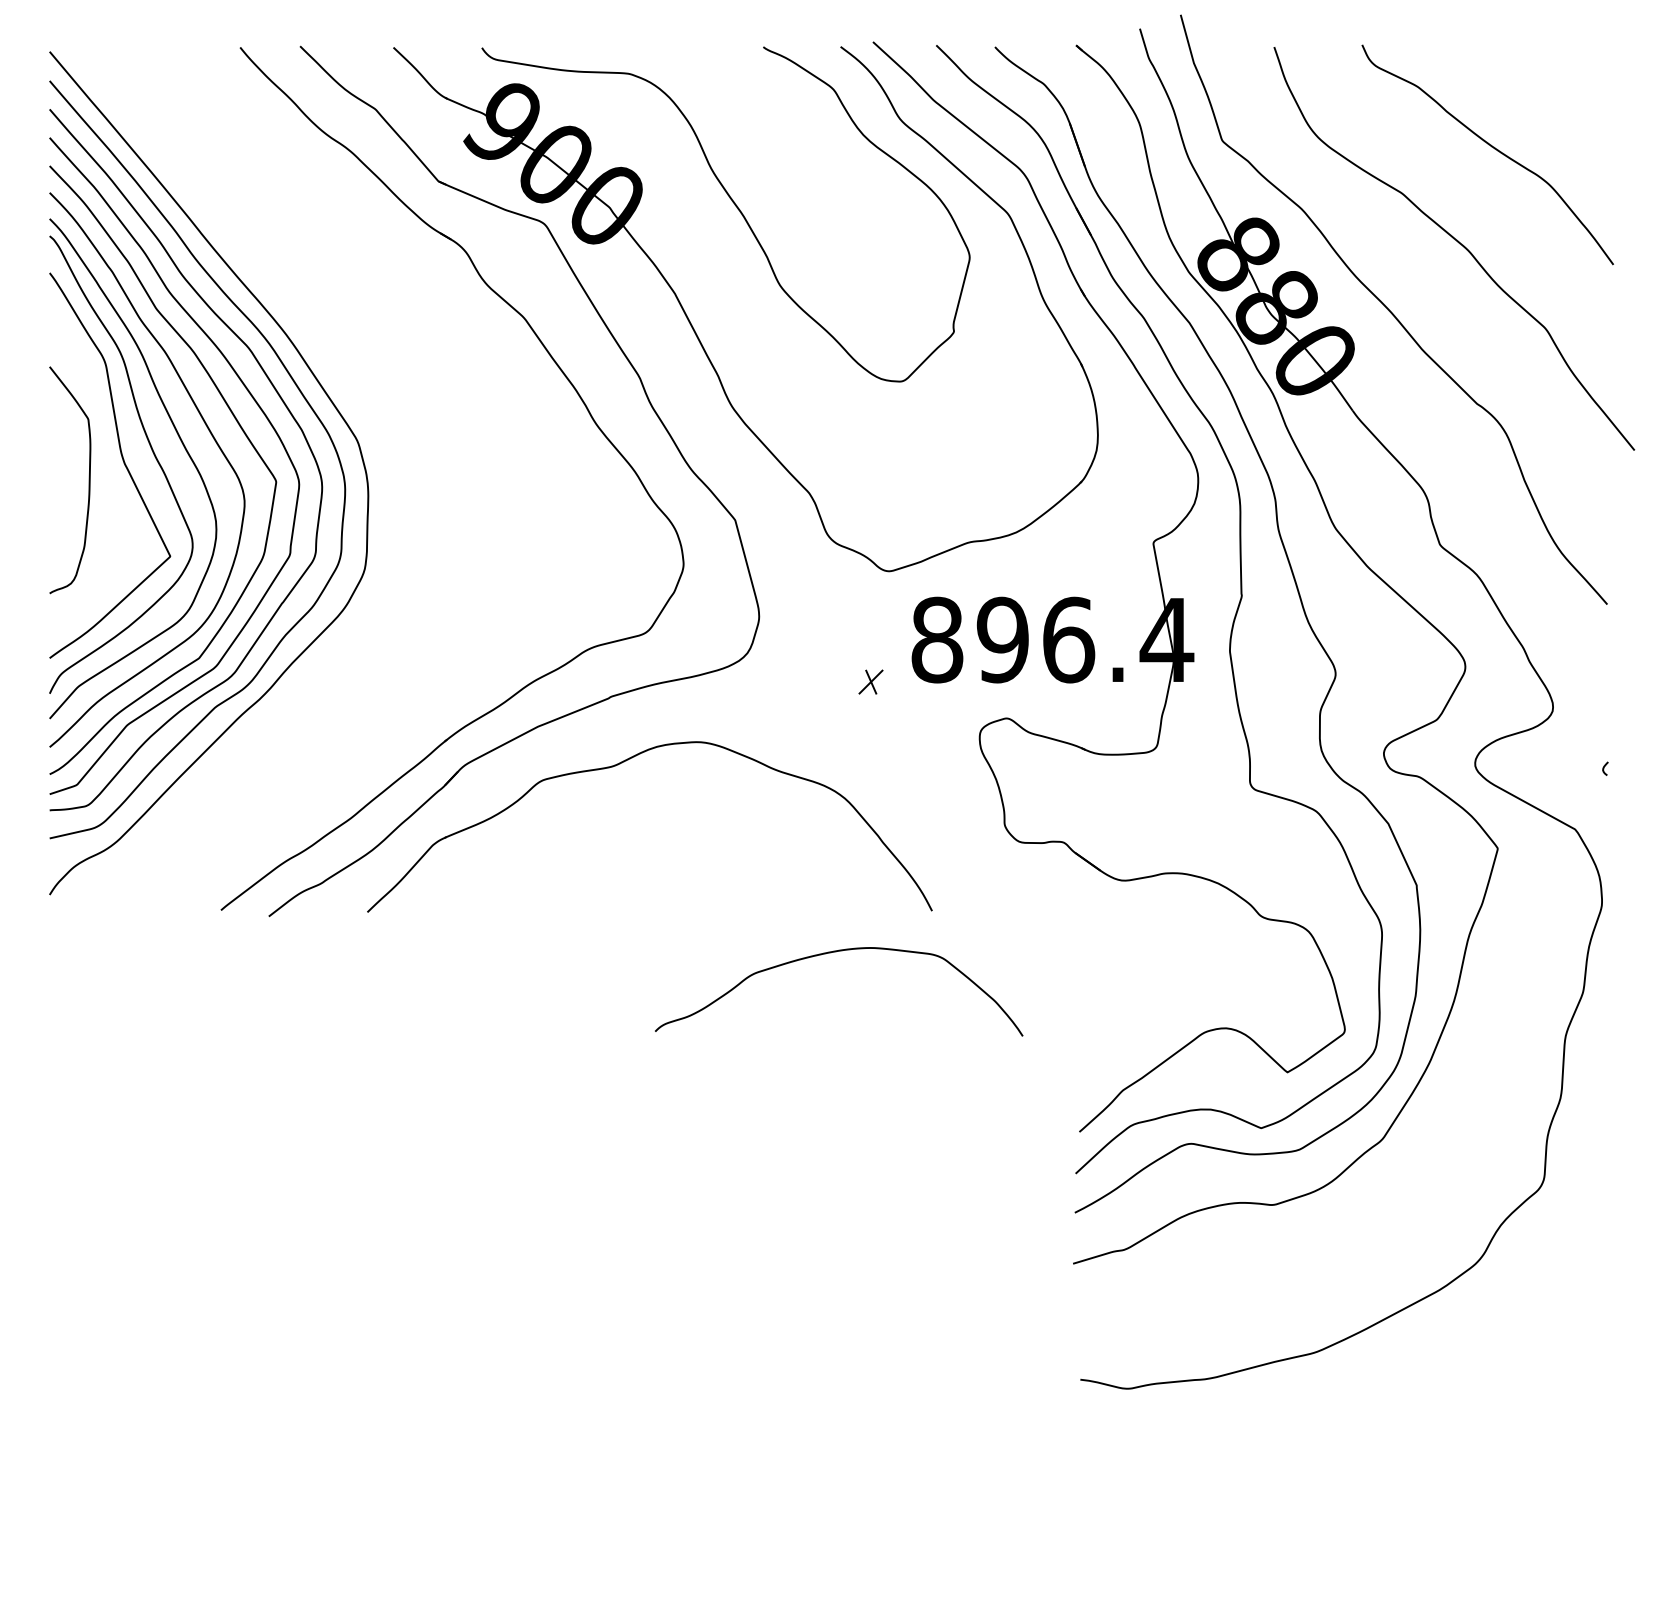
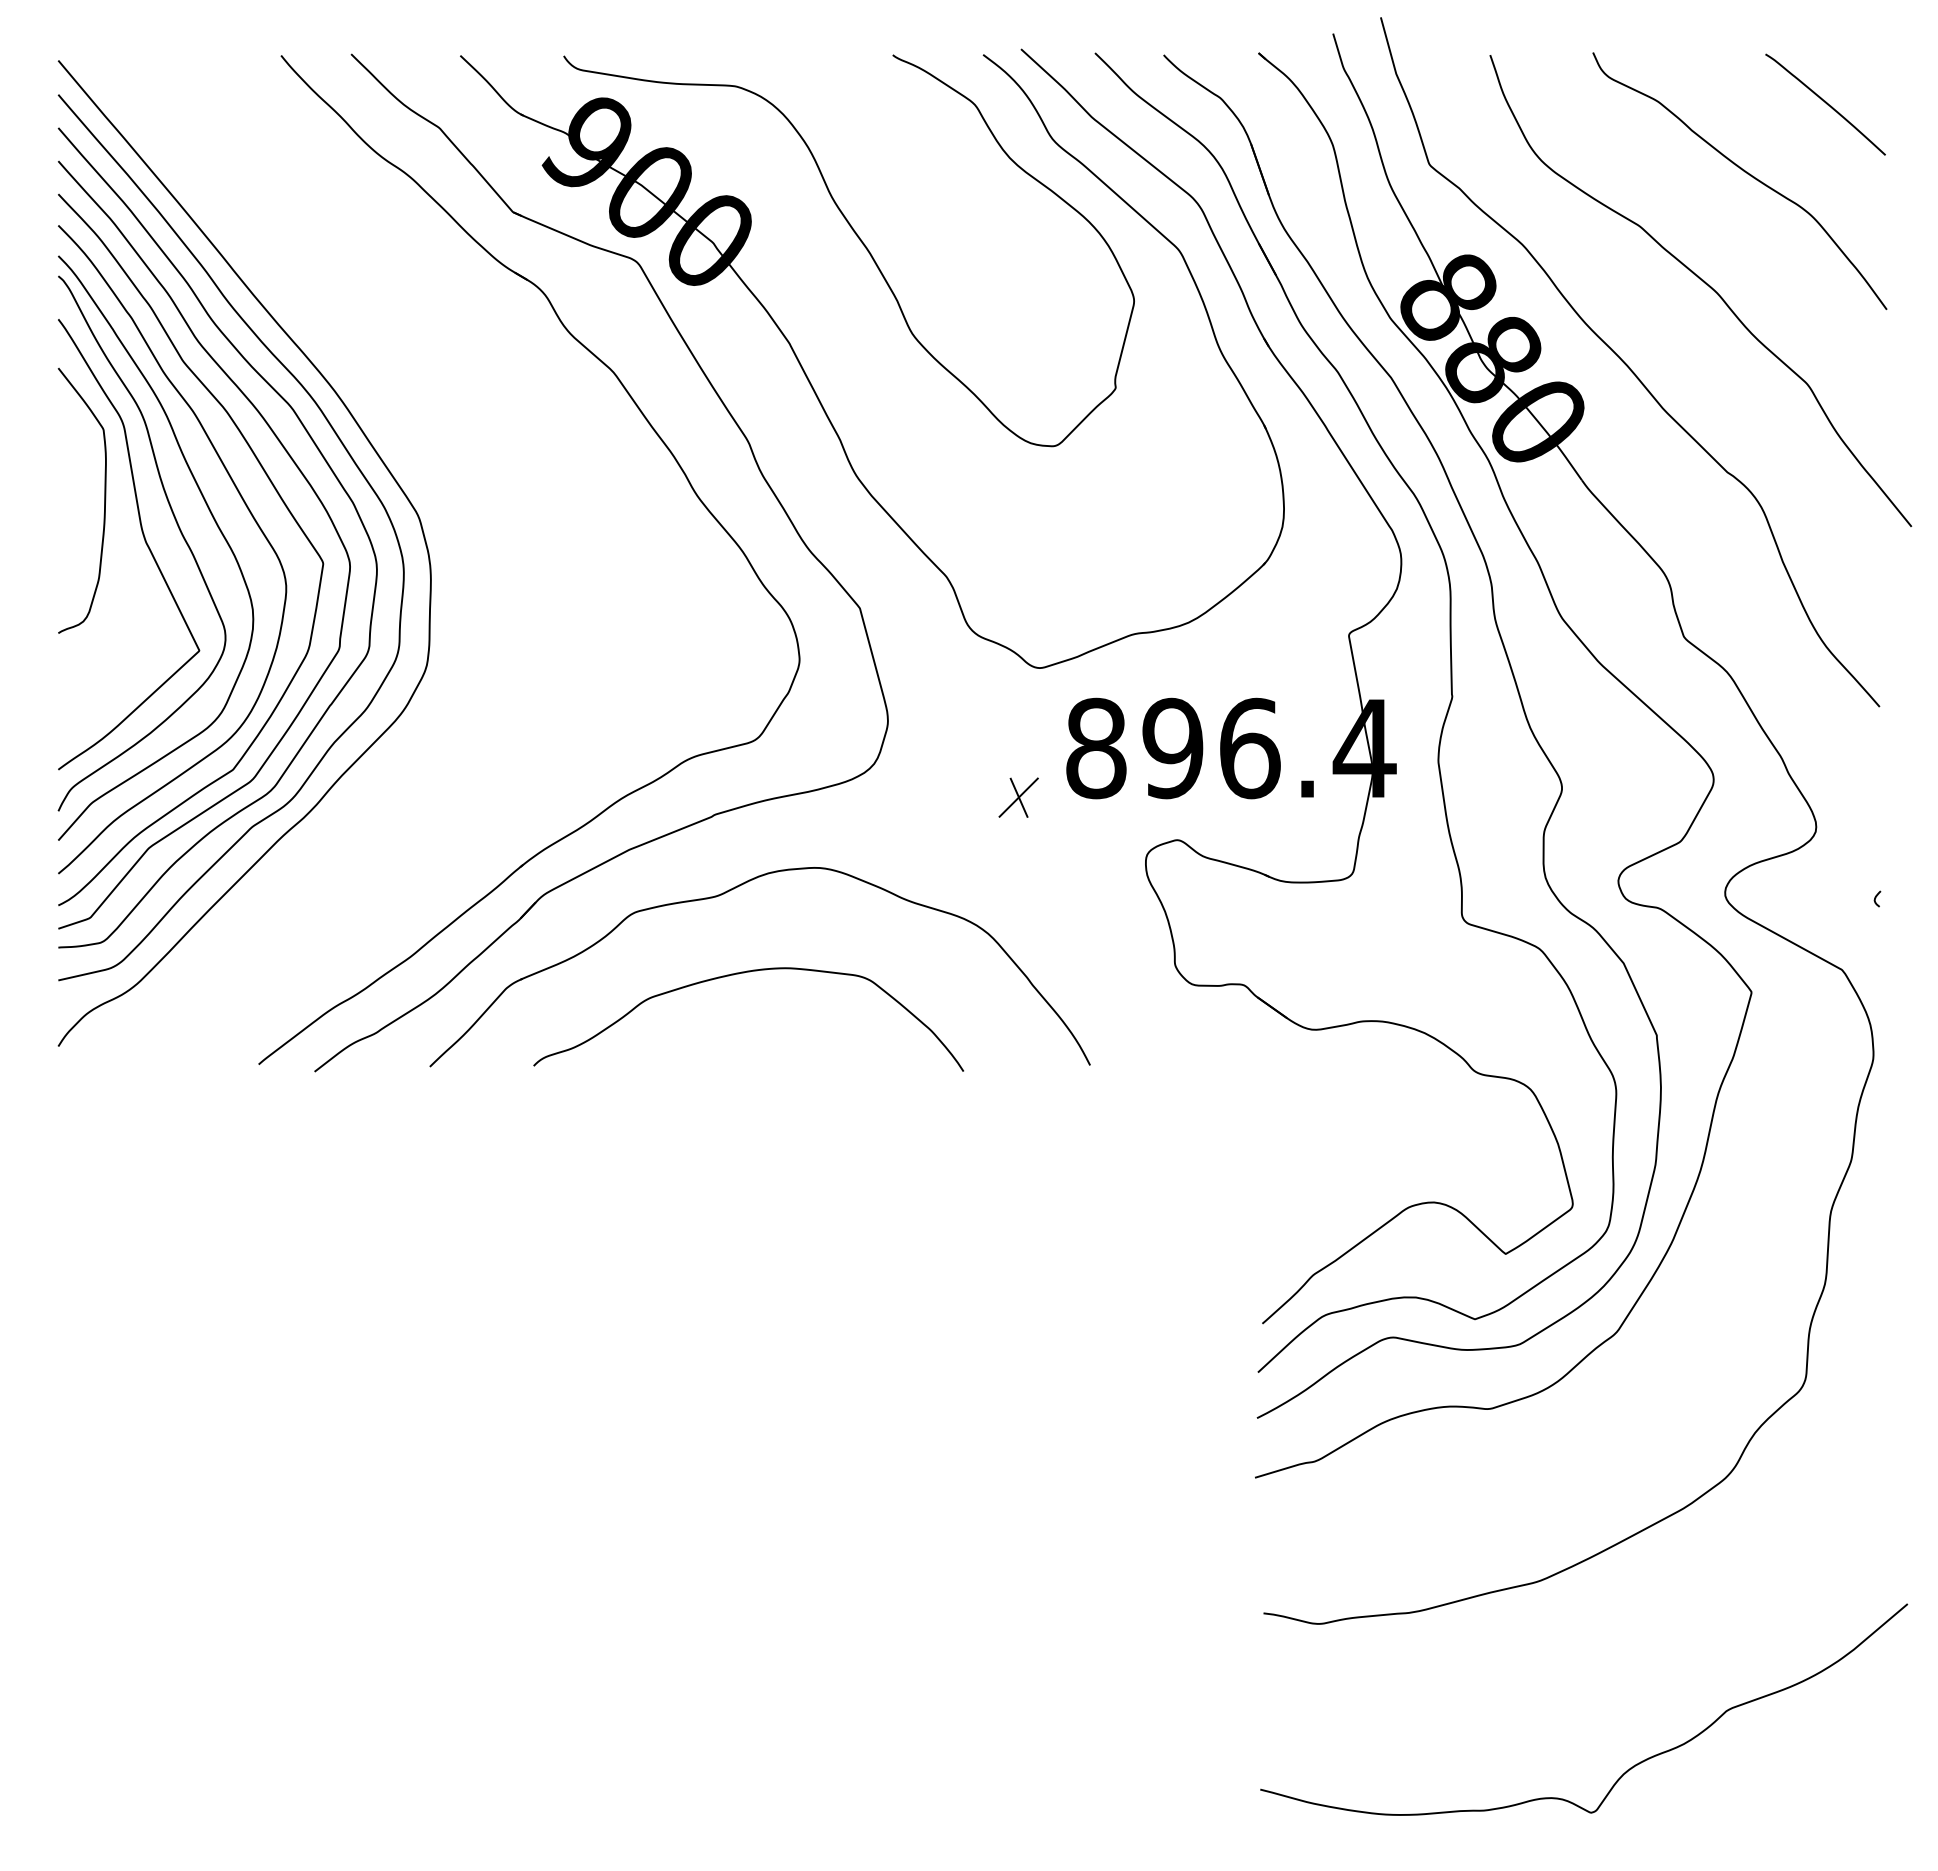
curve: (1560, 88) -> (1824, 103), added
curve: (88, 480) -> (103, 501), moved
part: (870, 681) -> (1018, 796), size x1.43
curve: (830, 953) -> (738, 974), moved
curve: (1392, 1512) -> (1628, 1768), added

